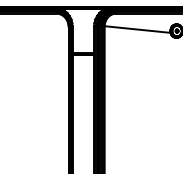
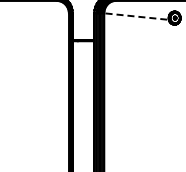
line: (138, 29) -> (137, 16), solid -> dashed

